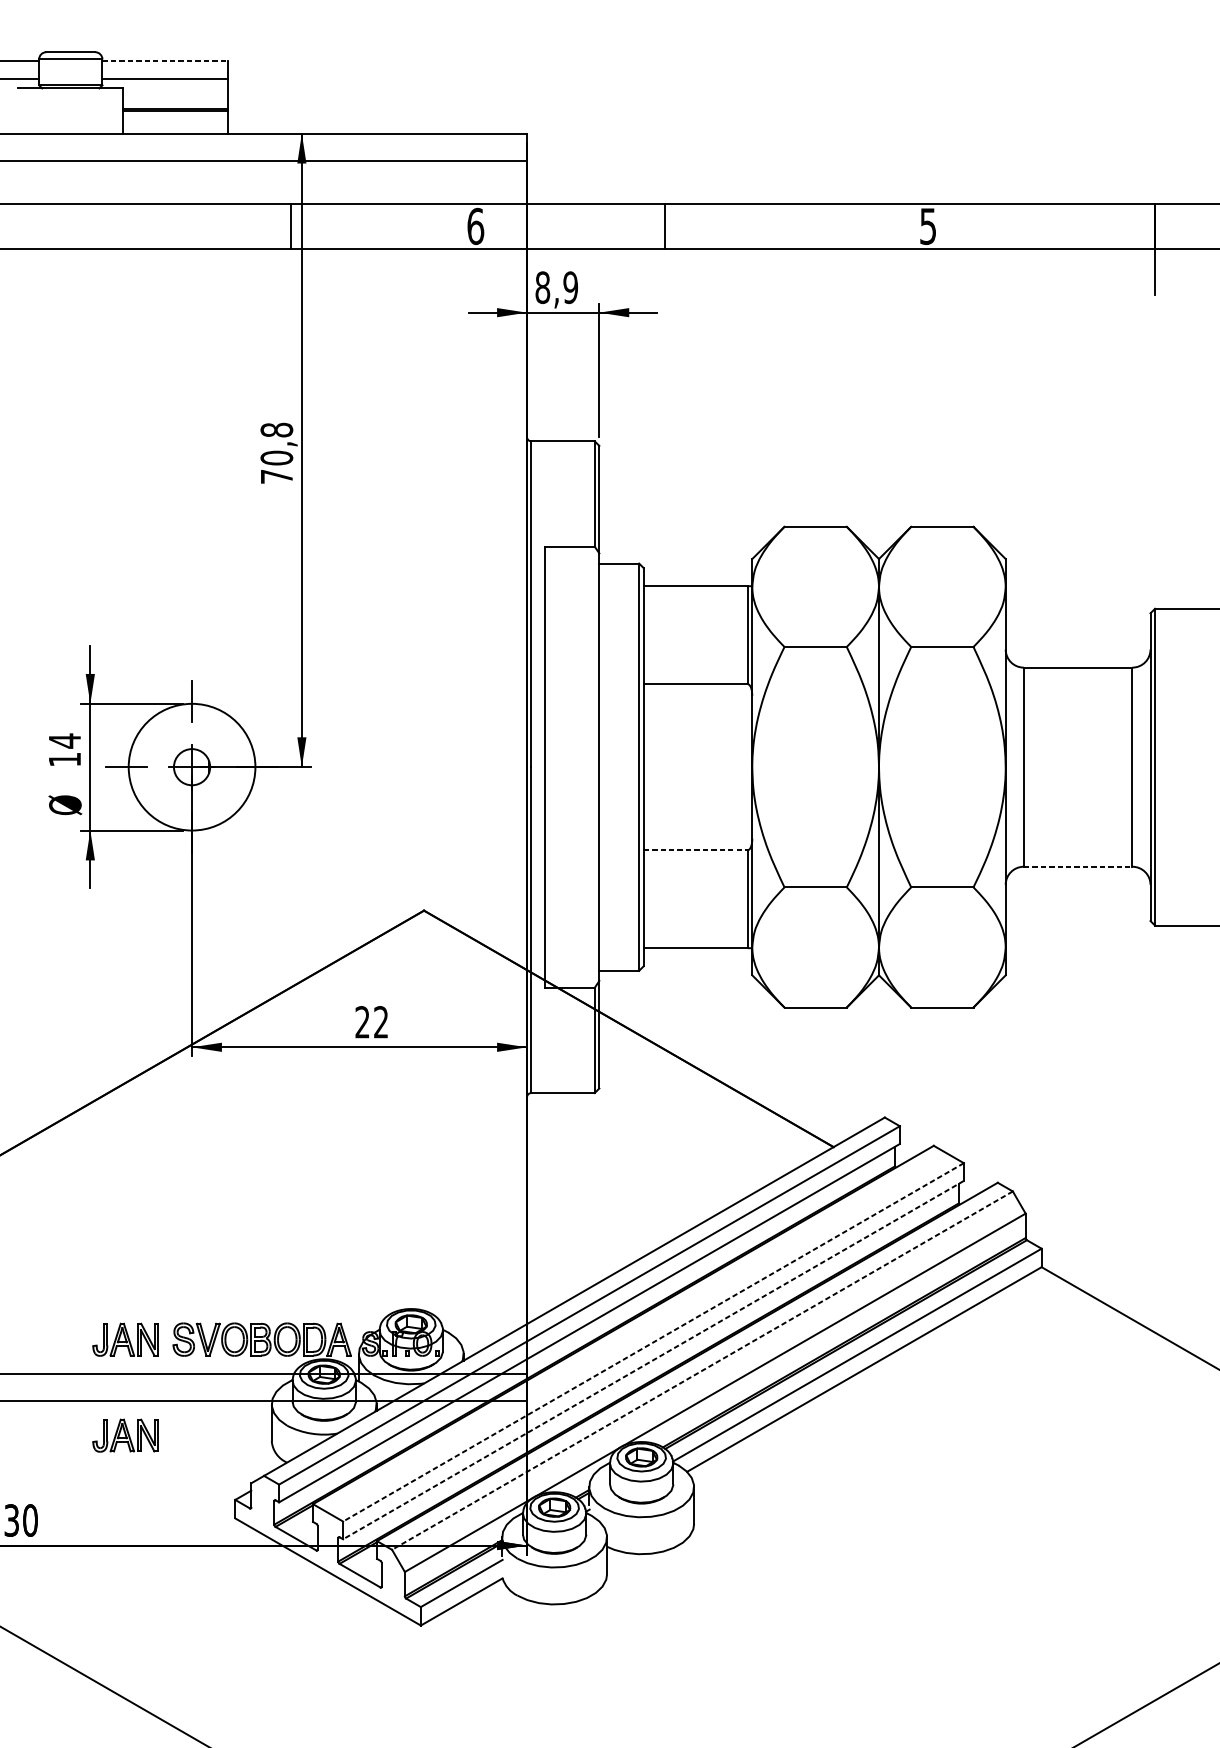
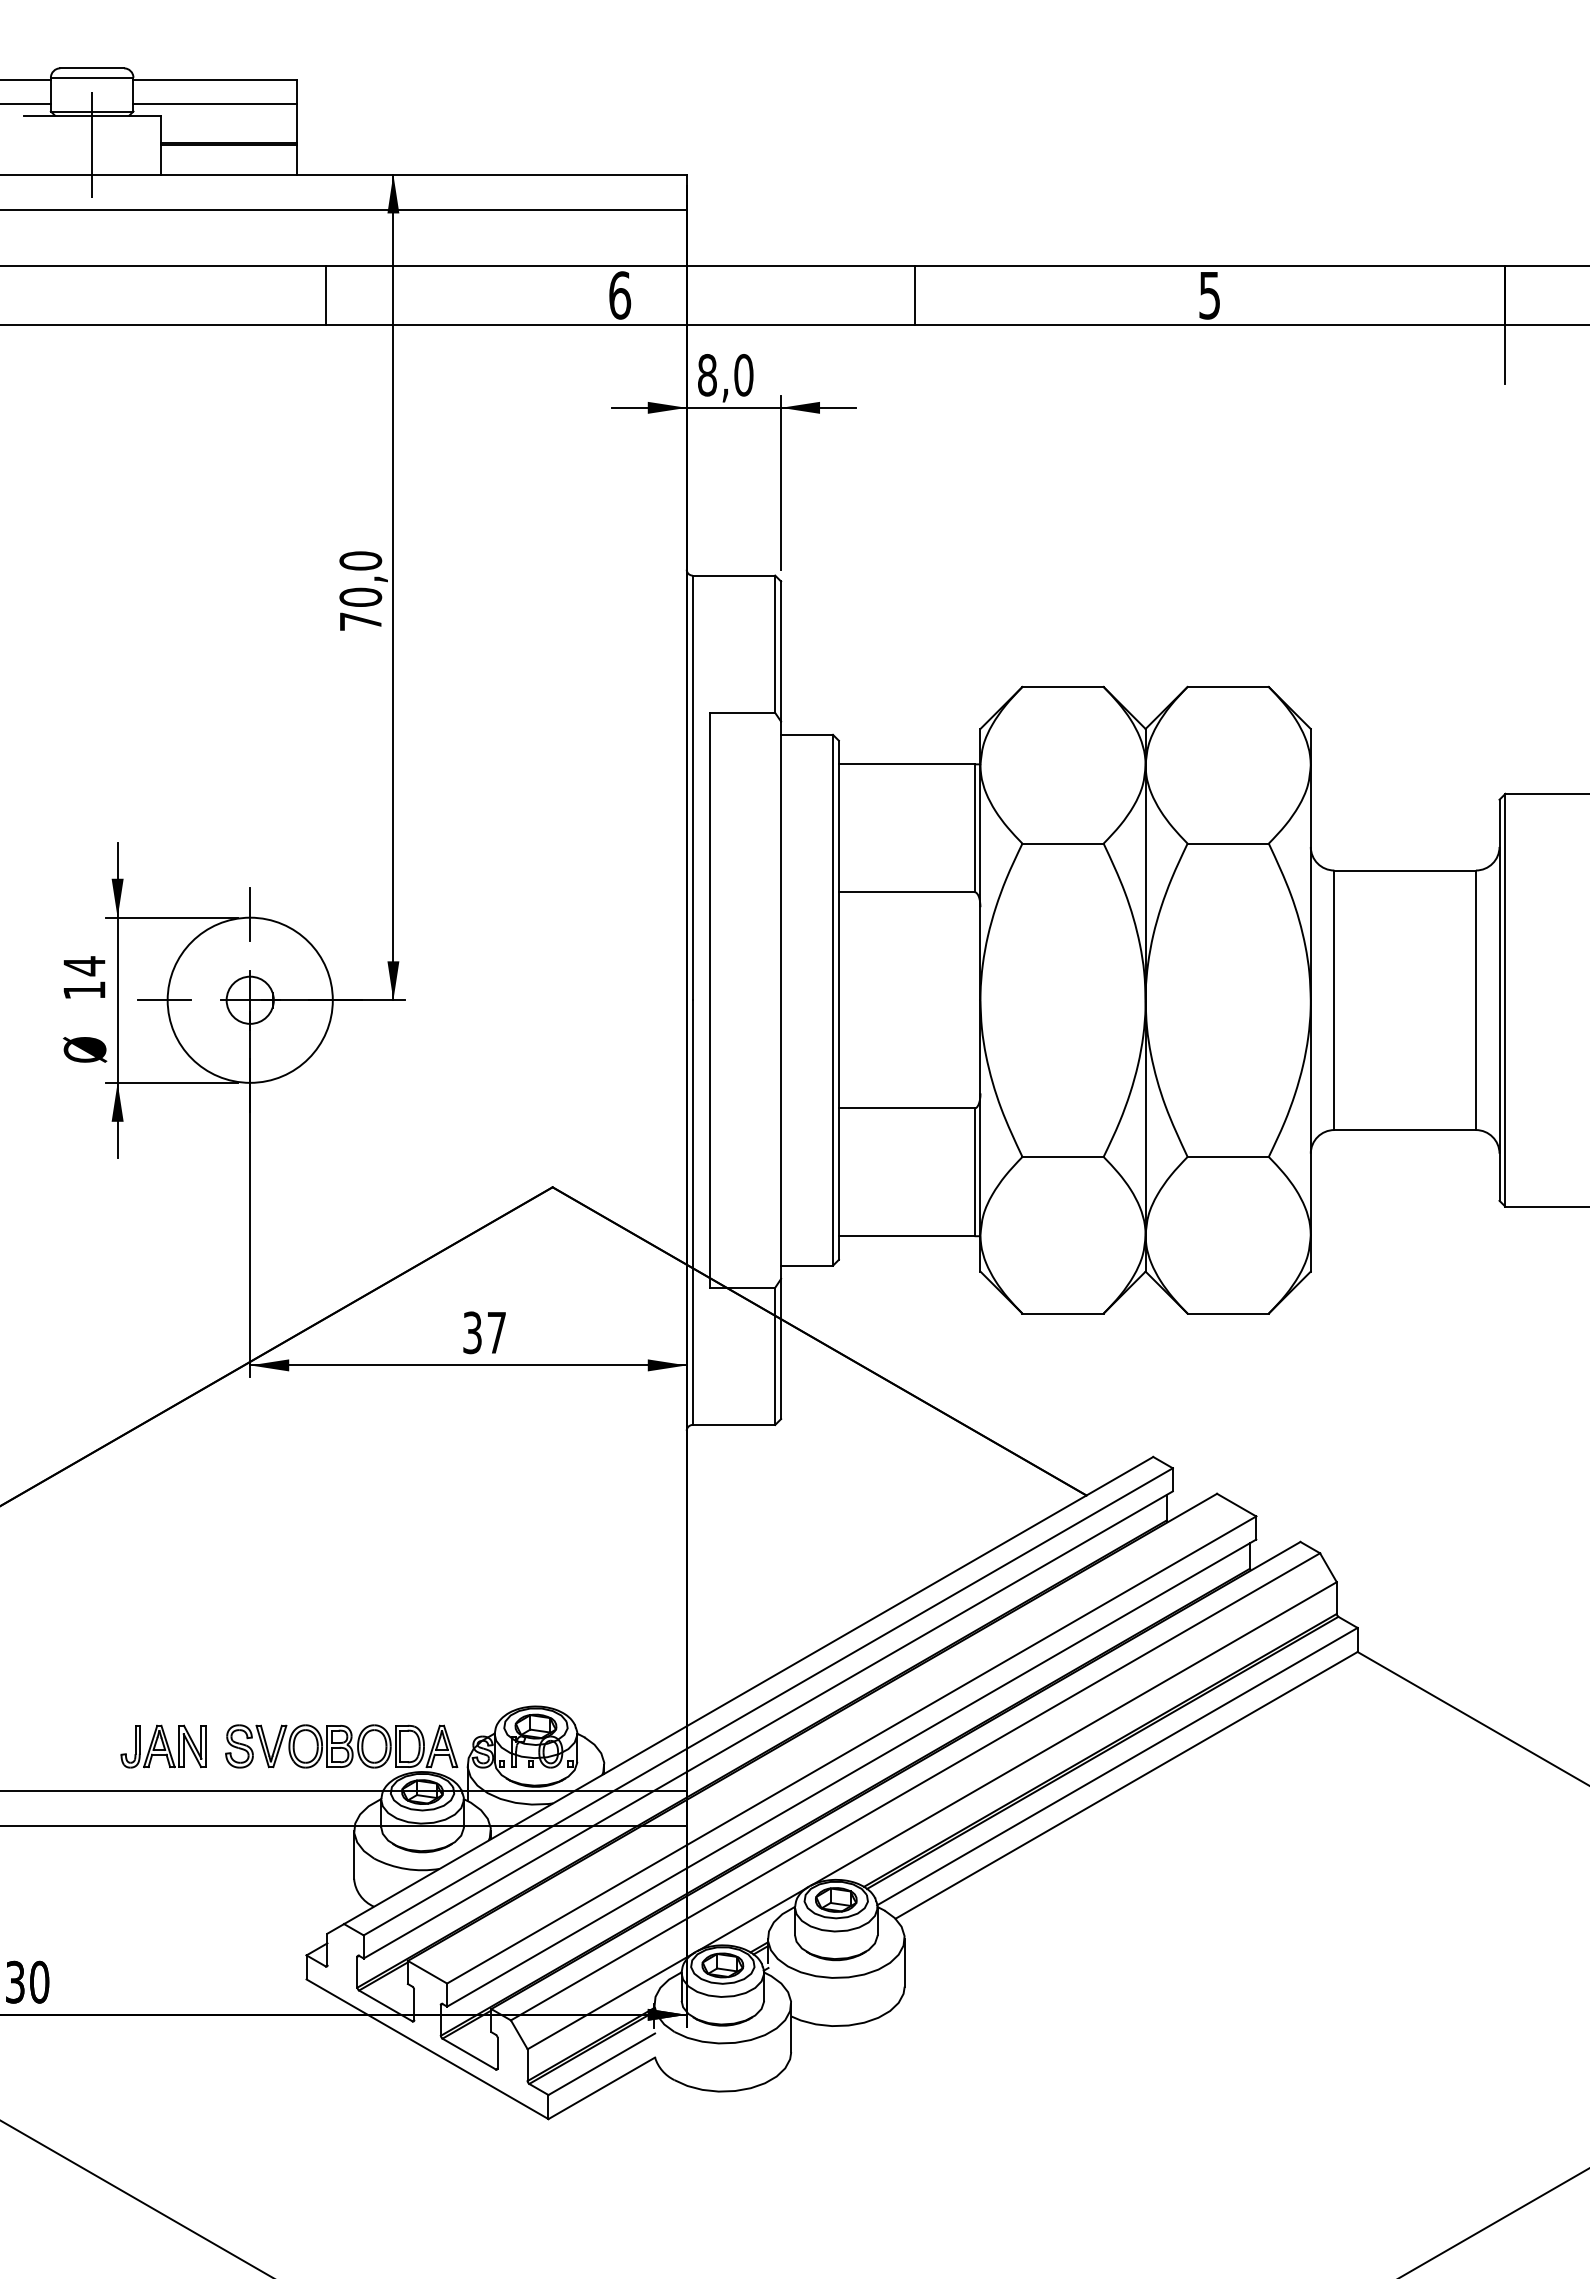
line: (165, 61) -> (215, 80), dashed -> solid
line: (71, 110) -> (92, 144), added
line: (291, 226) -> (325, 295), moved
line: (664, 226) -> (915, 295), moved
text: (570, 287) -> (743, 375), 8,9 -> 8,0
text: (276, 429) -> (360, 560), 70,8 -> 70,0
line: (695, 850) -> (906, 1108), dashed -> solid
line: (1078, 867) -> (1405, 1130), dashed -> solid
text: (371, 1022) -> (484, 1332), 22 -> 37
line: (653, 1342) -> (851, 1750), dashed -> solid
line: (653, 1360) -> (851, 1773), dashed -> solid
line: (702, 1371) -> (915, 1787), dashed -> solid
part: (125, 1435) -> (163, 1871), removed

